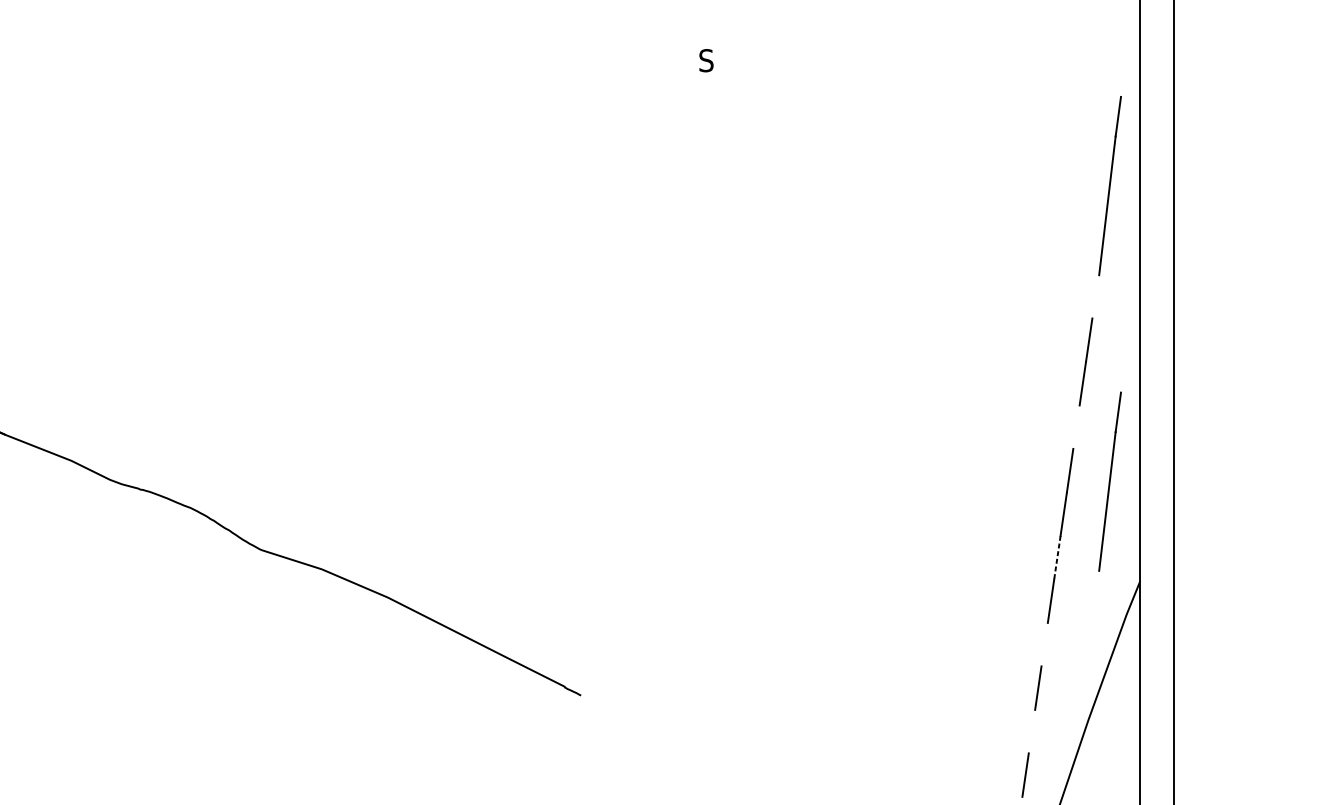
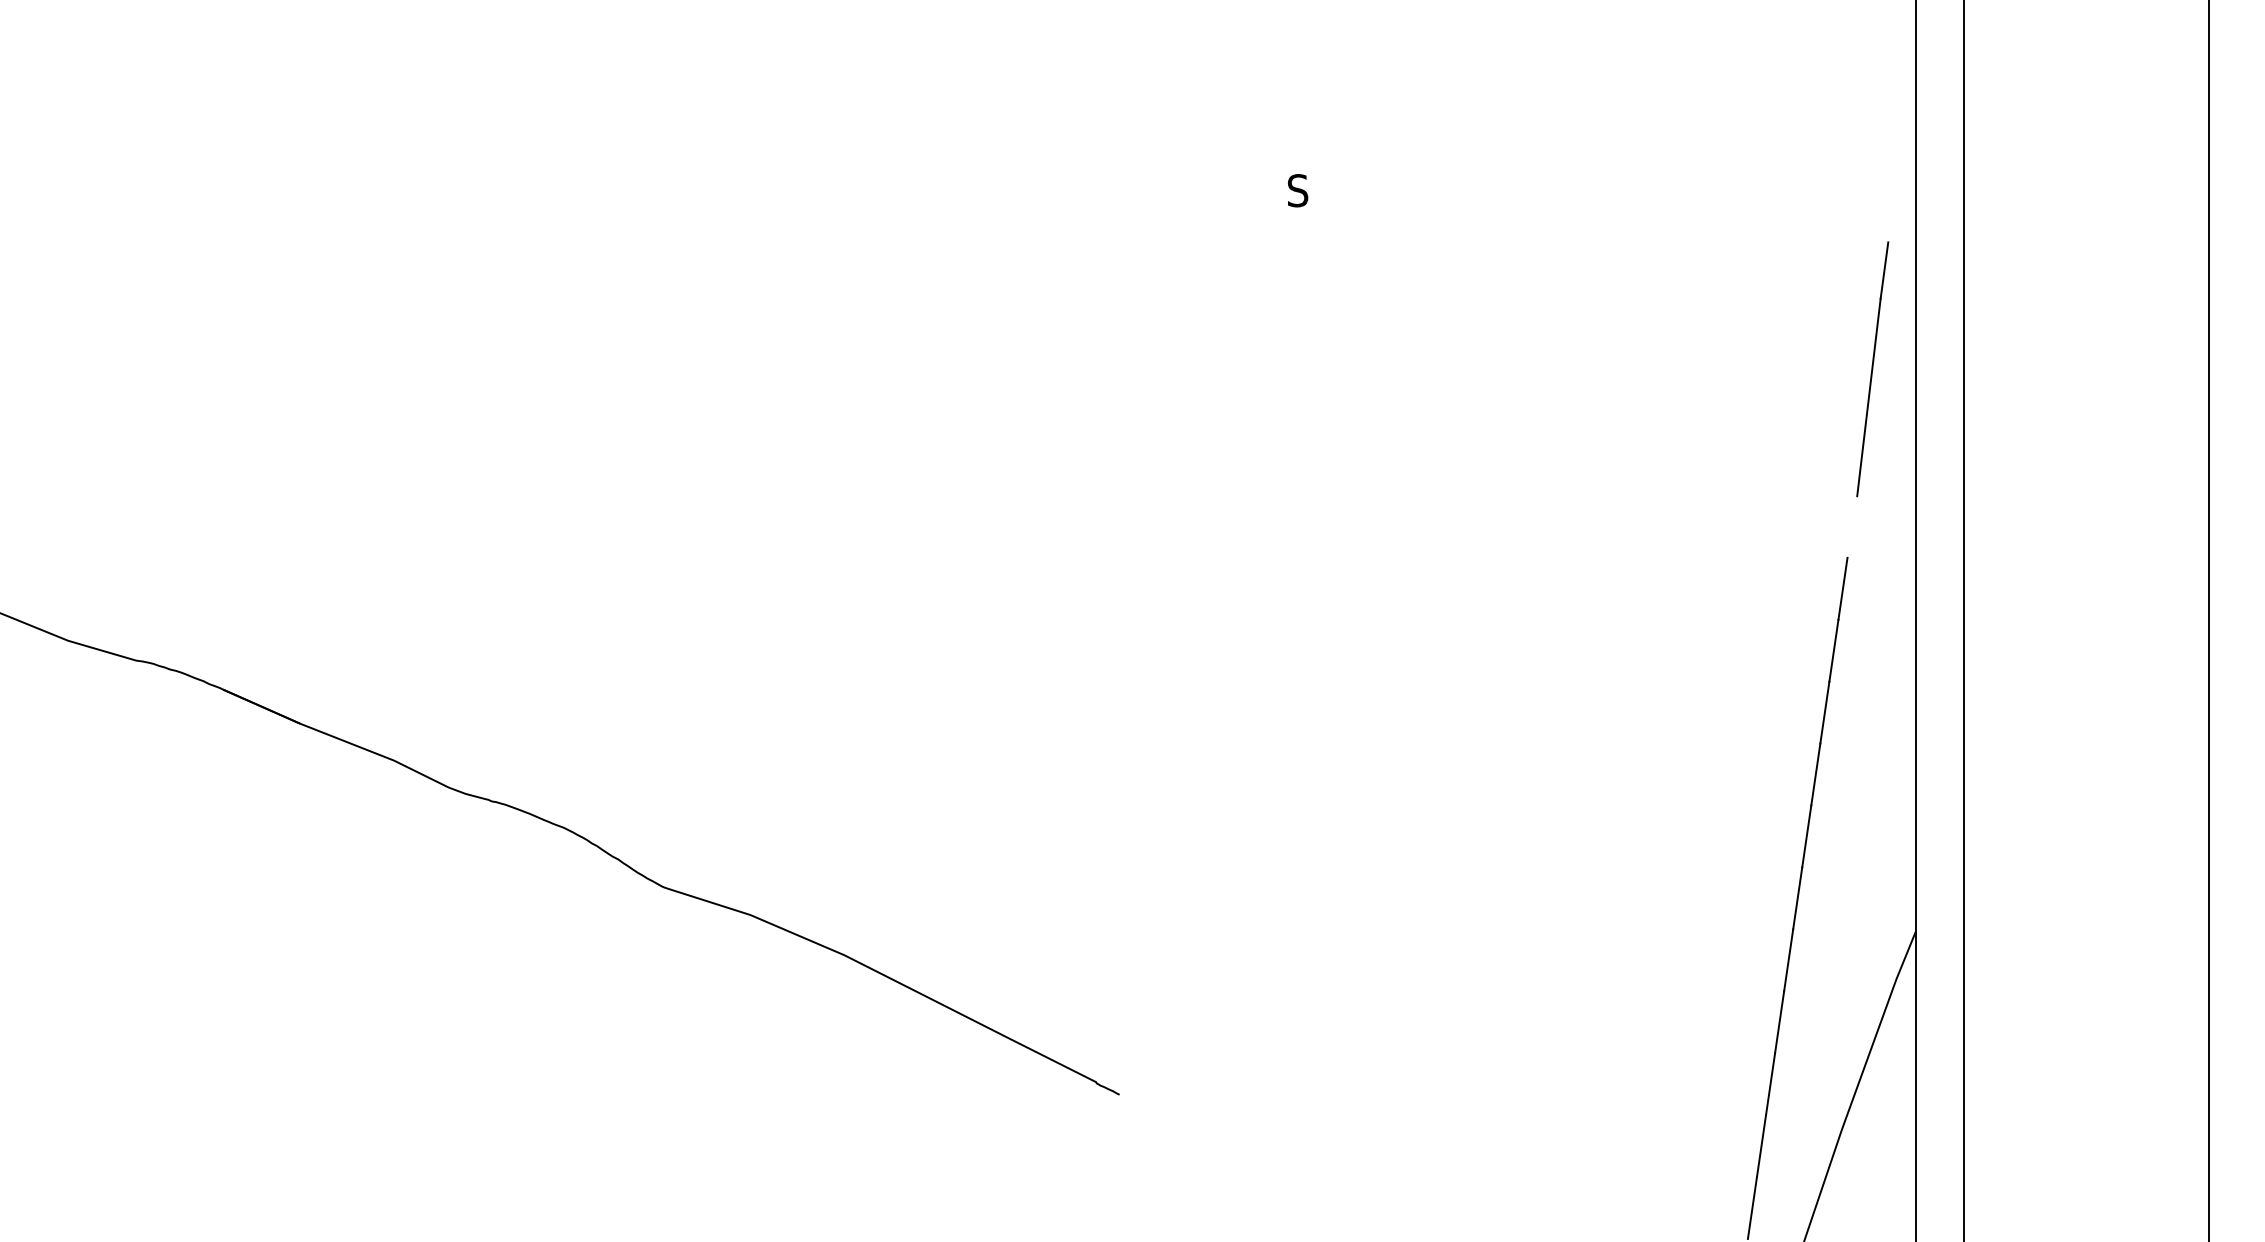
line: (1076, 427) -> (1824, 712), added
line: (1109, 481) -> (1872, 790), removed
line: (1057, 557) -> (1797, 898), dashed -> solid
line: (1044, 644) -> (1779, 1022), added
line: (1031, 731) -> (1761, 1146), added

